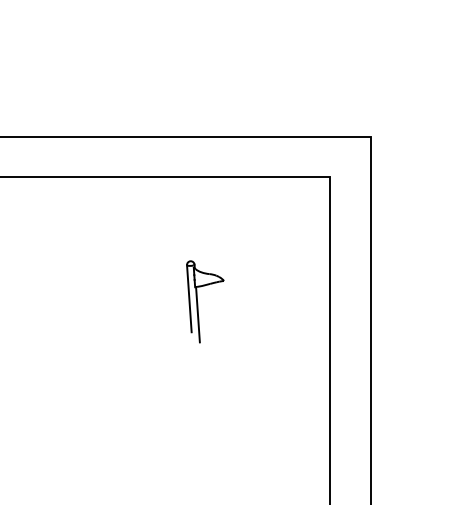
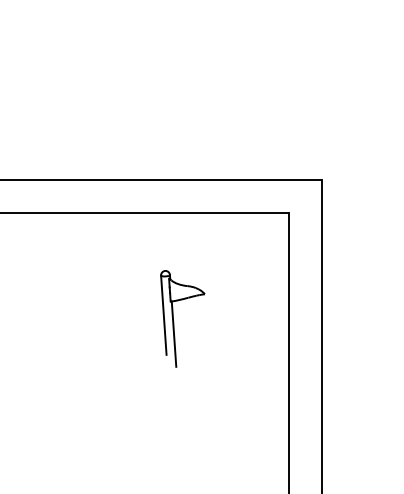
part: (204, 301) -> (182, 318), size x1.4

